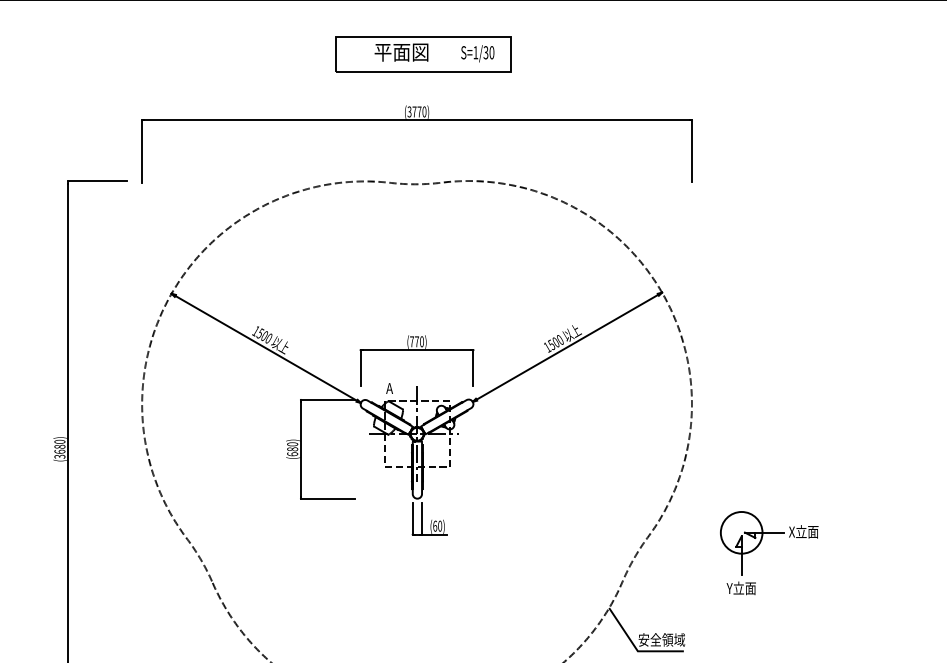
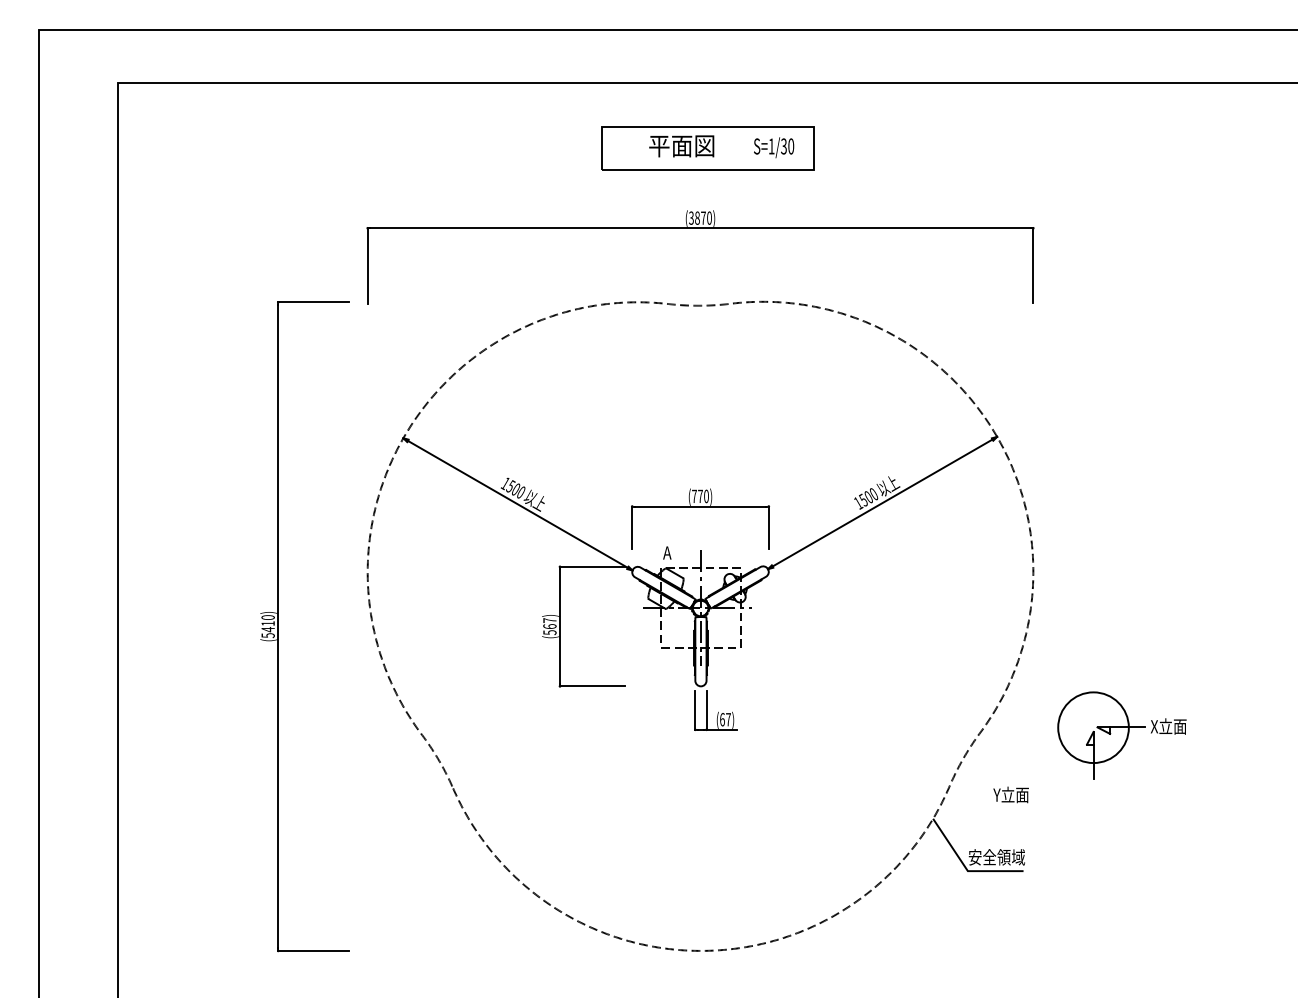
text: (414, 111) -> (697, 217), (3770) -> (3870)
text: (292, 449) -> (549, 626), (680) -> (567)
text: (59, 451) -> (267, 629), (3680) -> (5410)
text: (440, 526) -> (728, 719), (60) -> (67)
circle: (741, 532) -> (1093, 727), size x1.4
text: (740, 588) -> (1010, 794), moved

